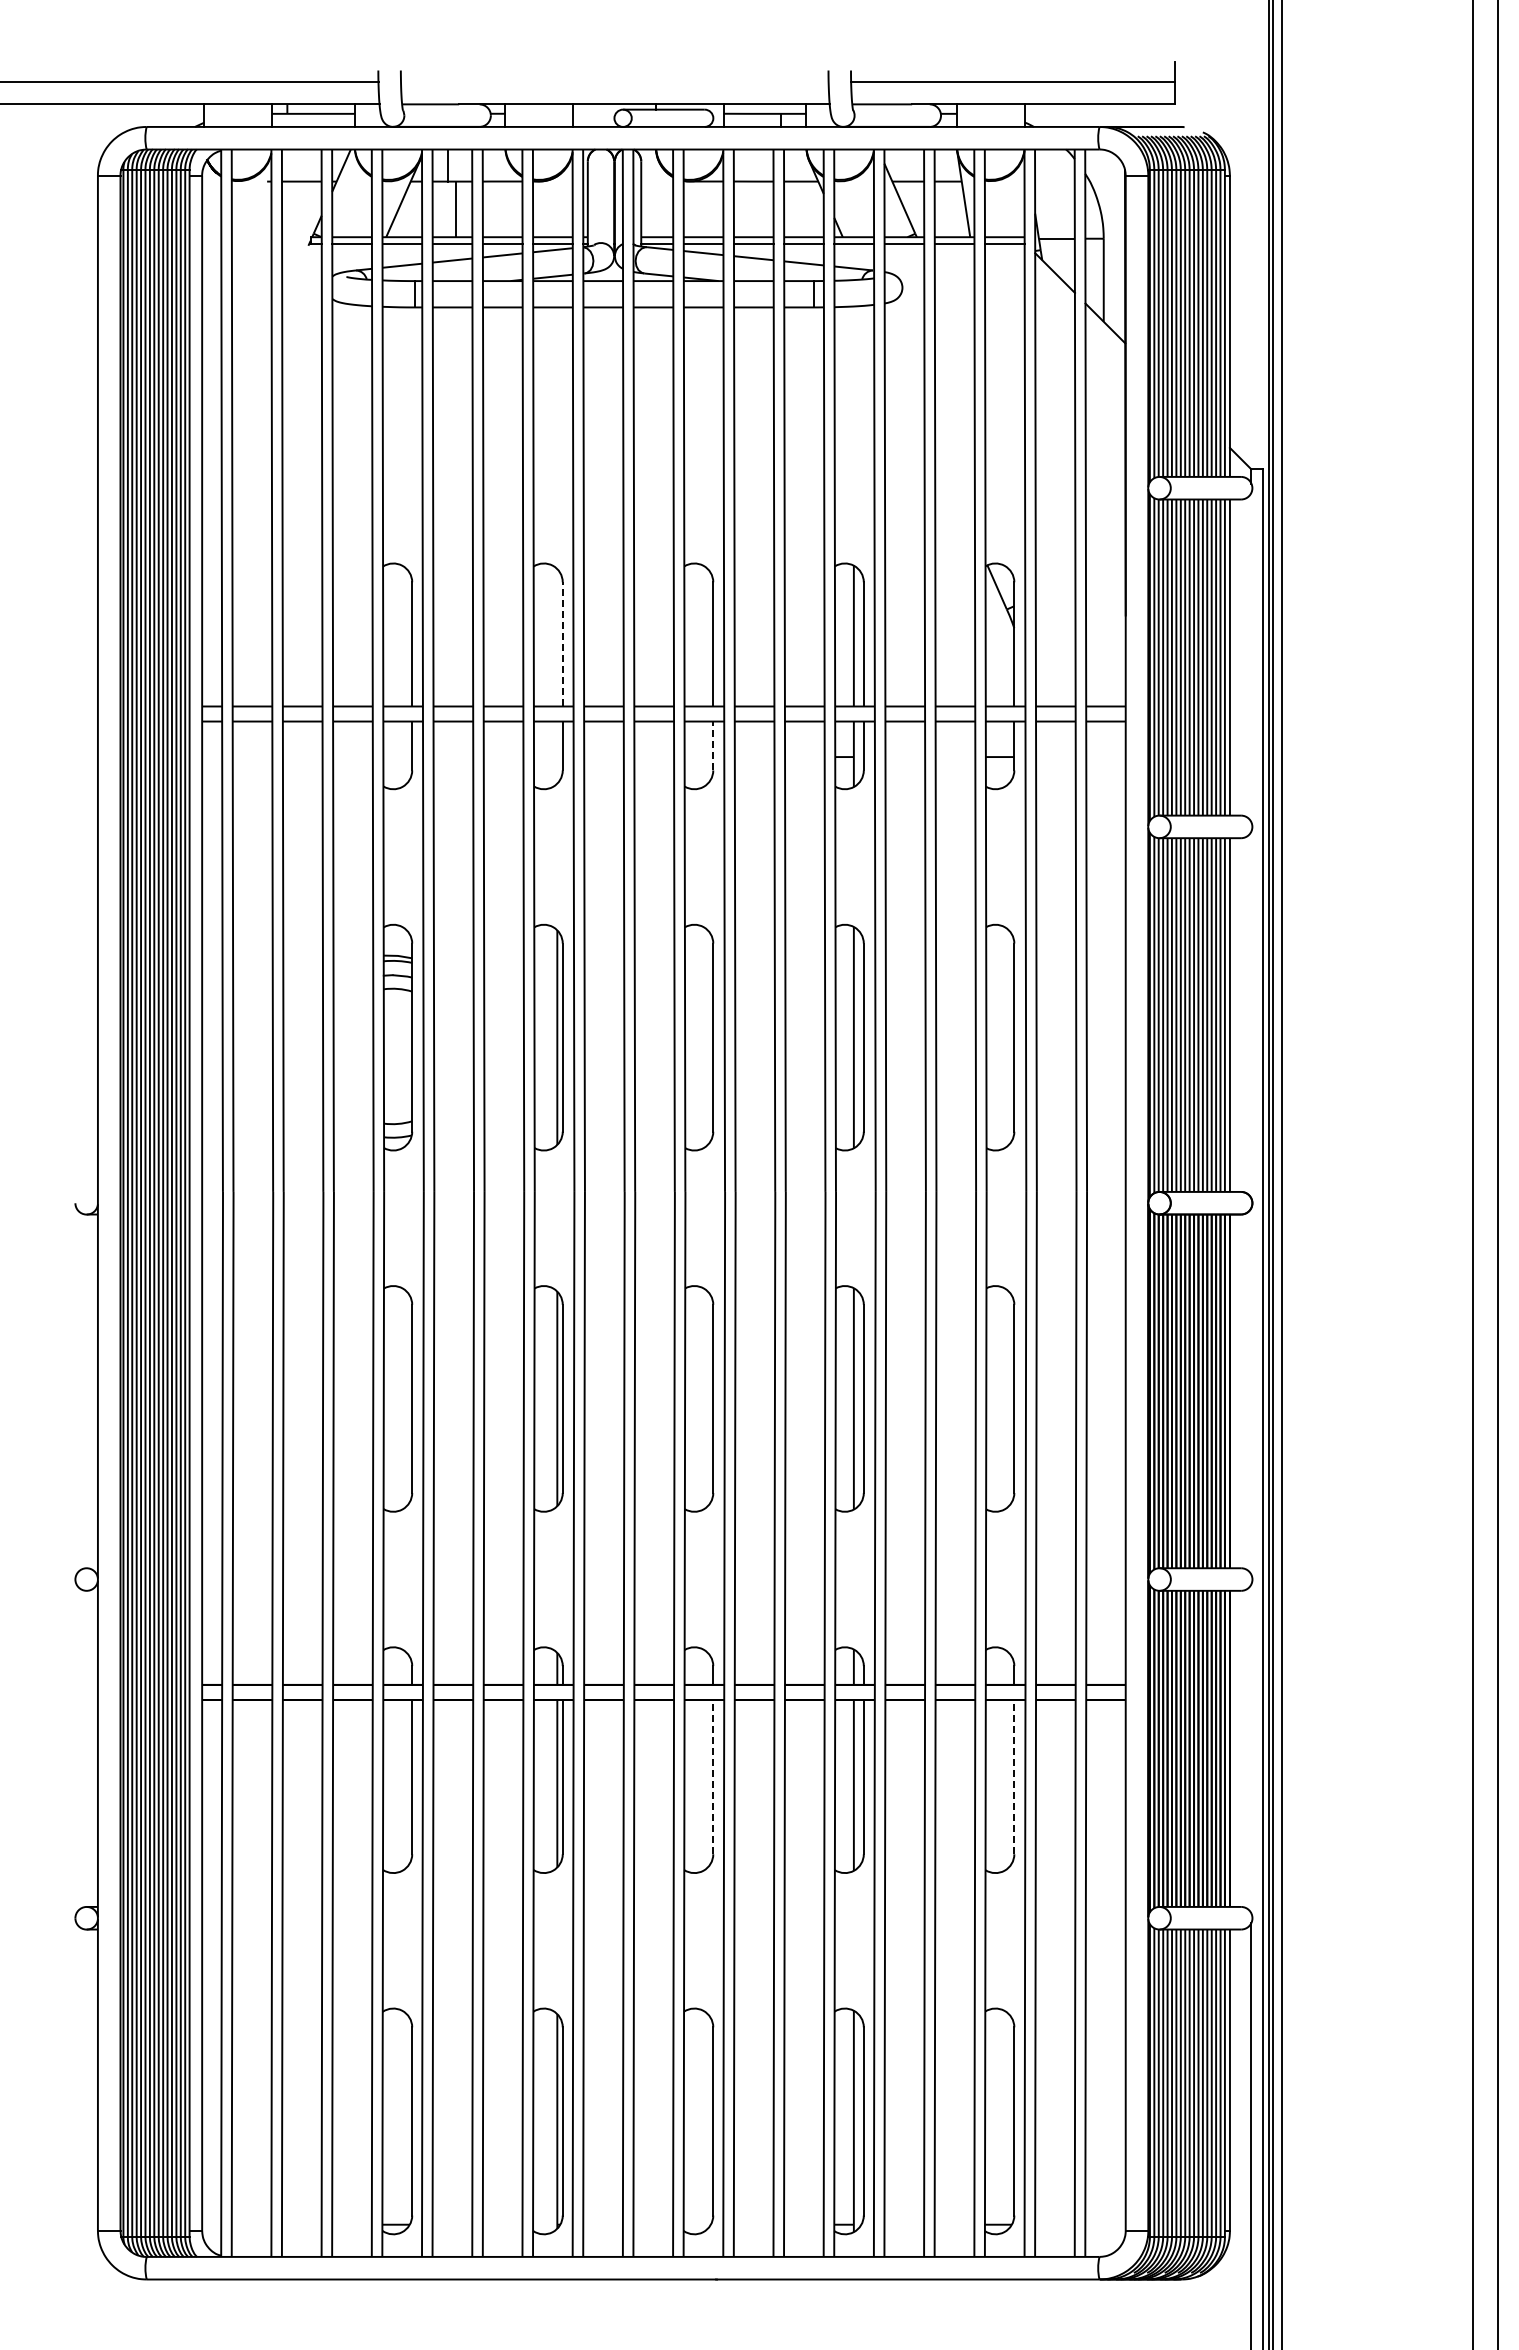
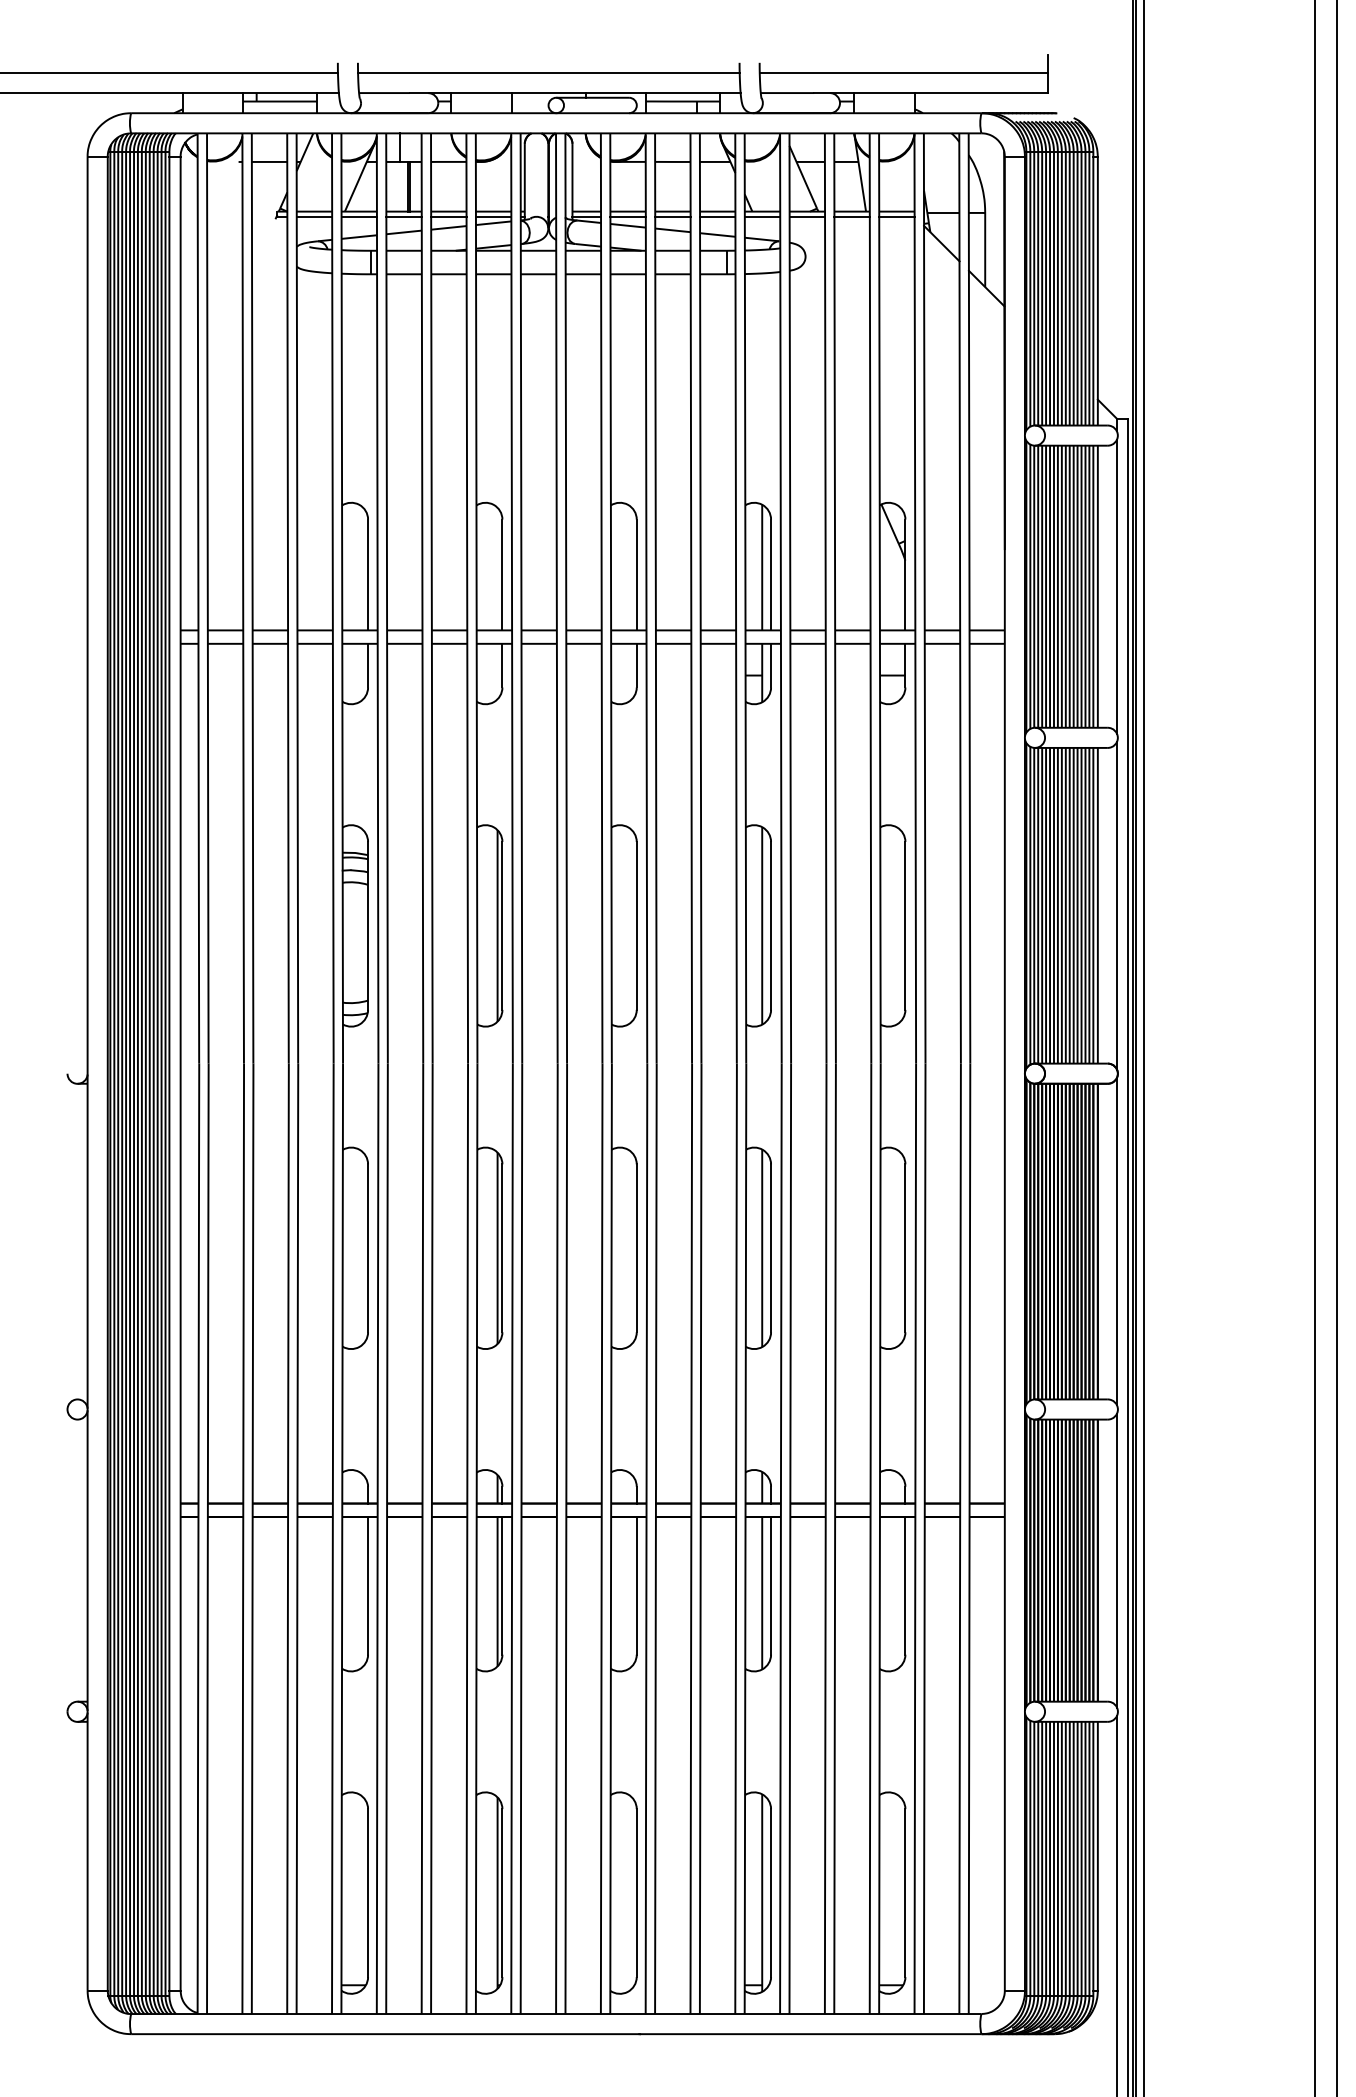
line: (614, 81) -> (548, 72), added
line: (459, 209) -> (410, 186), added
line: (562, 643) -> (502, 574), dashed -> solid
line: (1251, 657) -> (1117, 586), added
line: (713, 745) -> (636, 665), dashed -> solid
line: (1251, 1014) -> (1117, 905), added
line: (1251, 1390) -> (1117, 1240), added
line: (1251, 1748) -> (1117, 1560), added
line: (713, 1776) -> (636, 1585), dashed -> solid
line: (1014, 1776) -> (905, 1585), dashed -> solid

